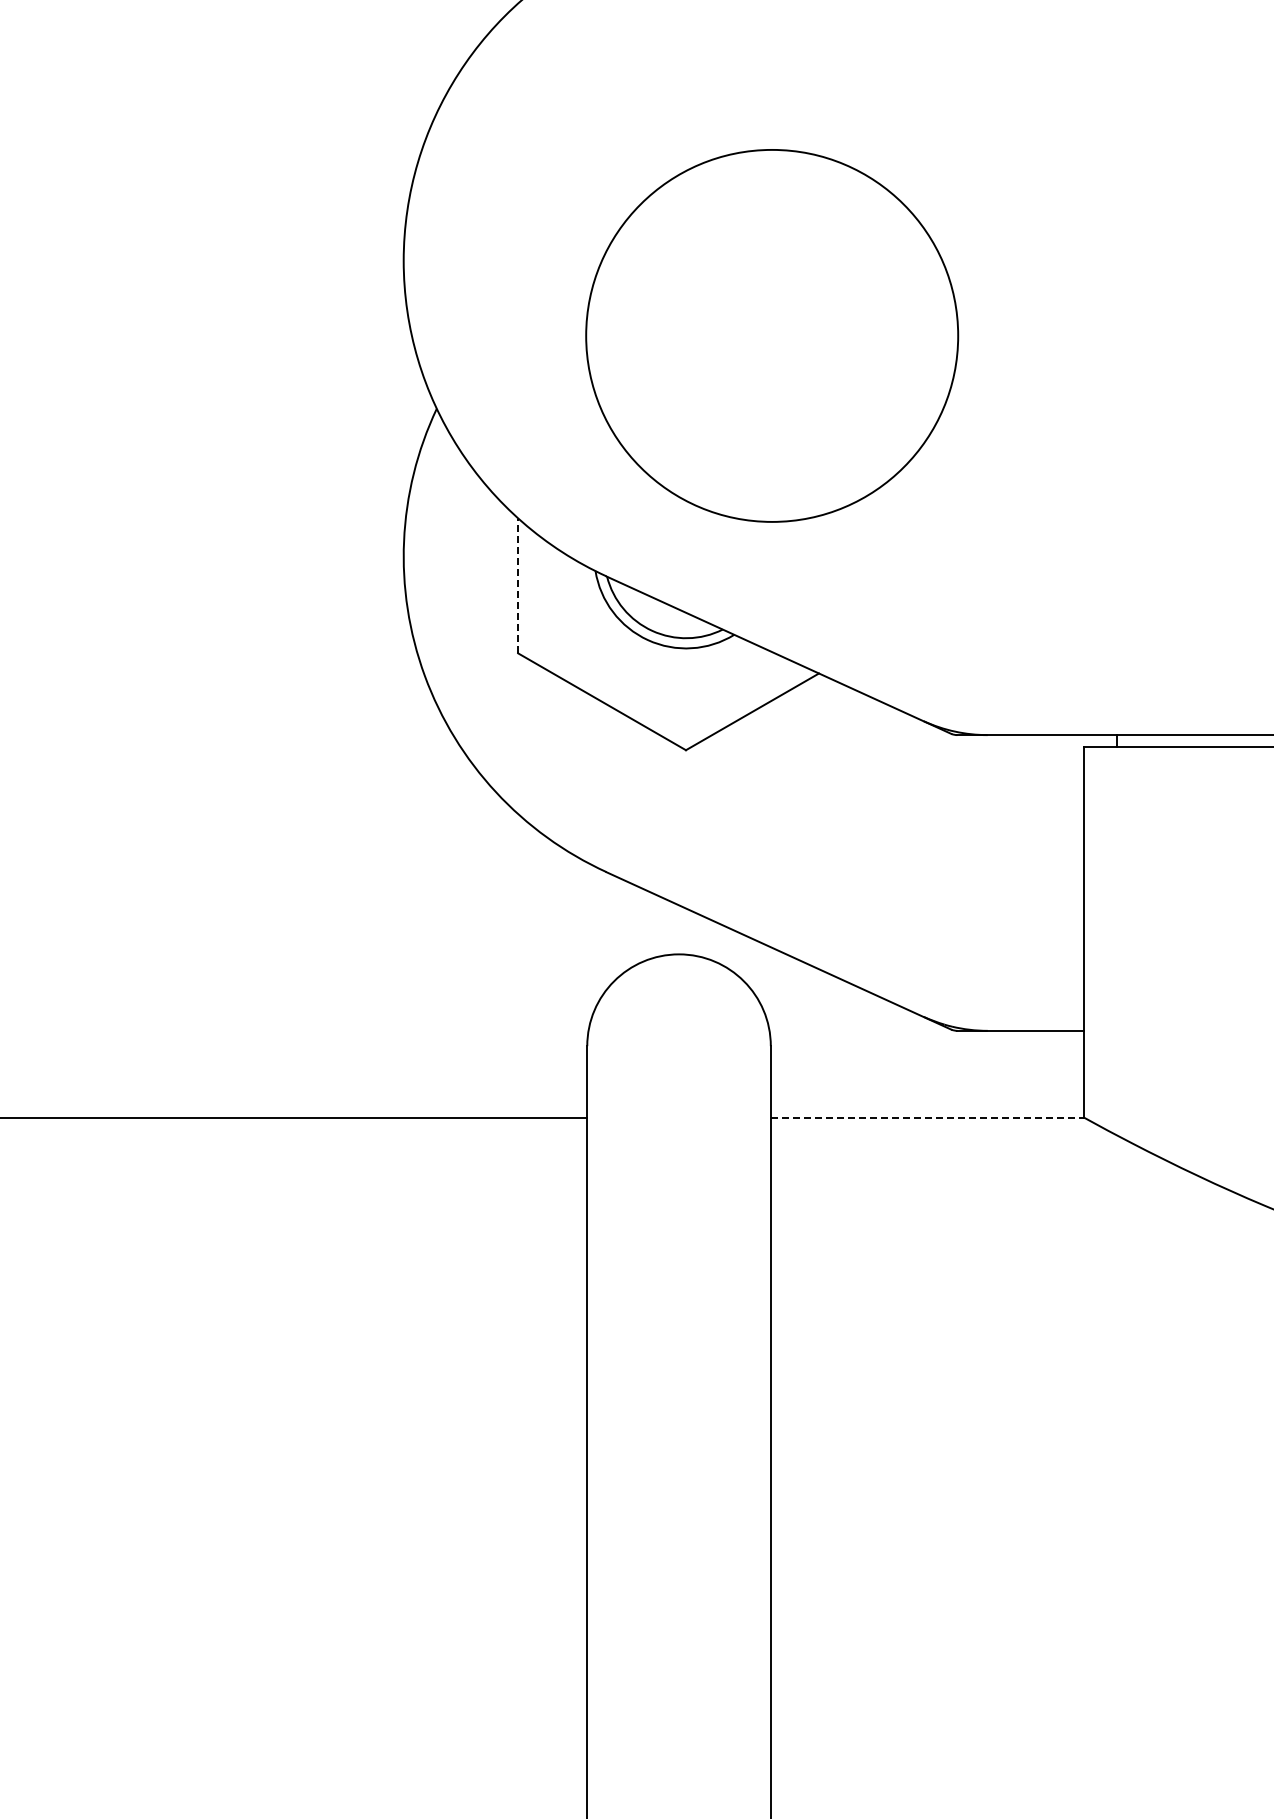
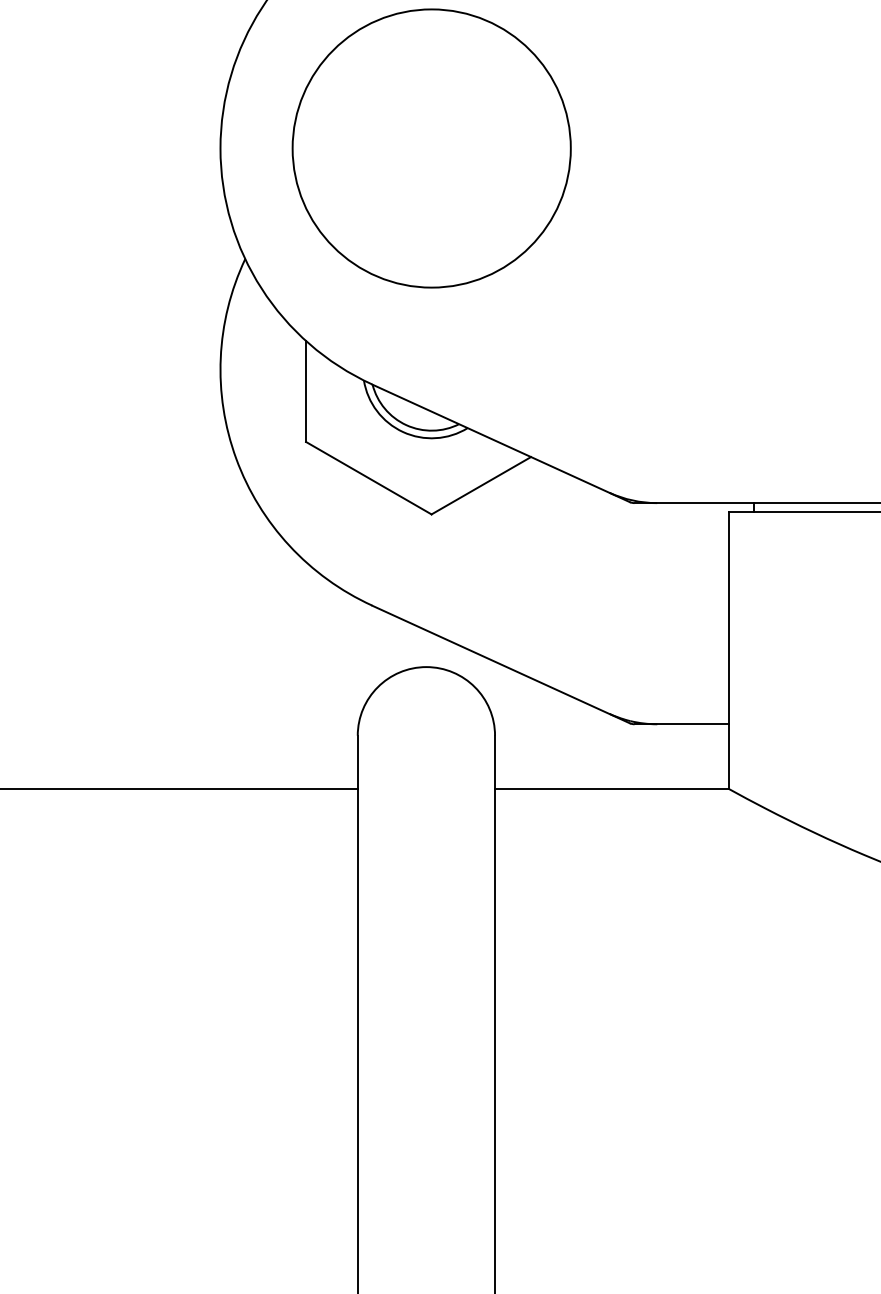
circle: (772, 335) -> (431, 148), moved
line: (518, 585) -> (306, 391), dashed -> solid
line: (927, 1117) -> (612, 789), dashed -> solid

